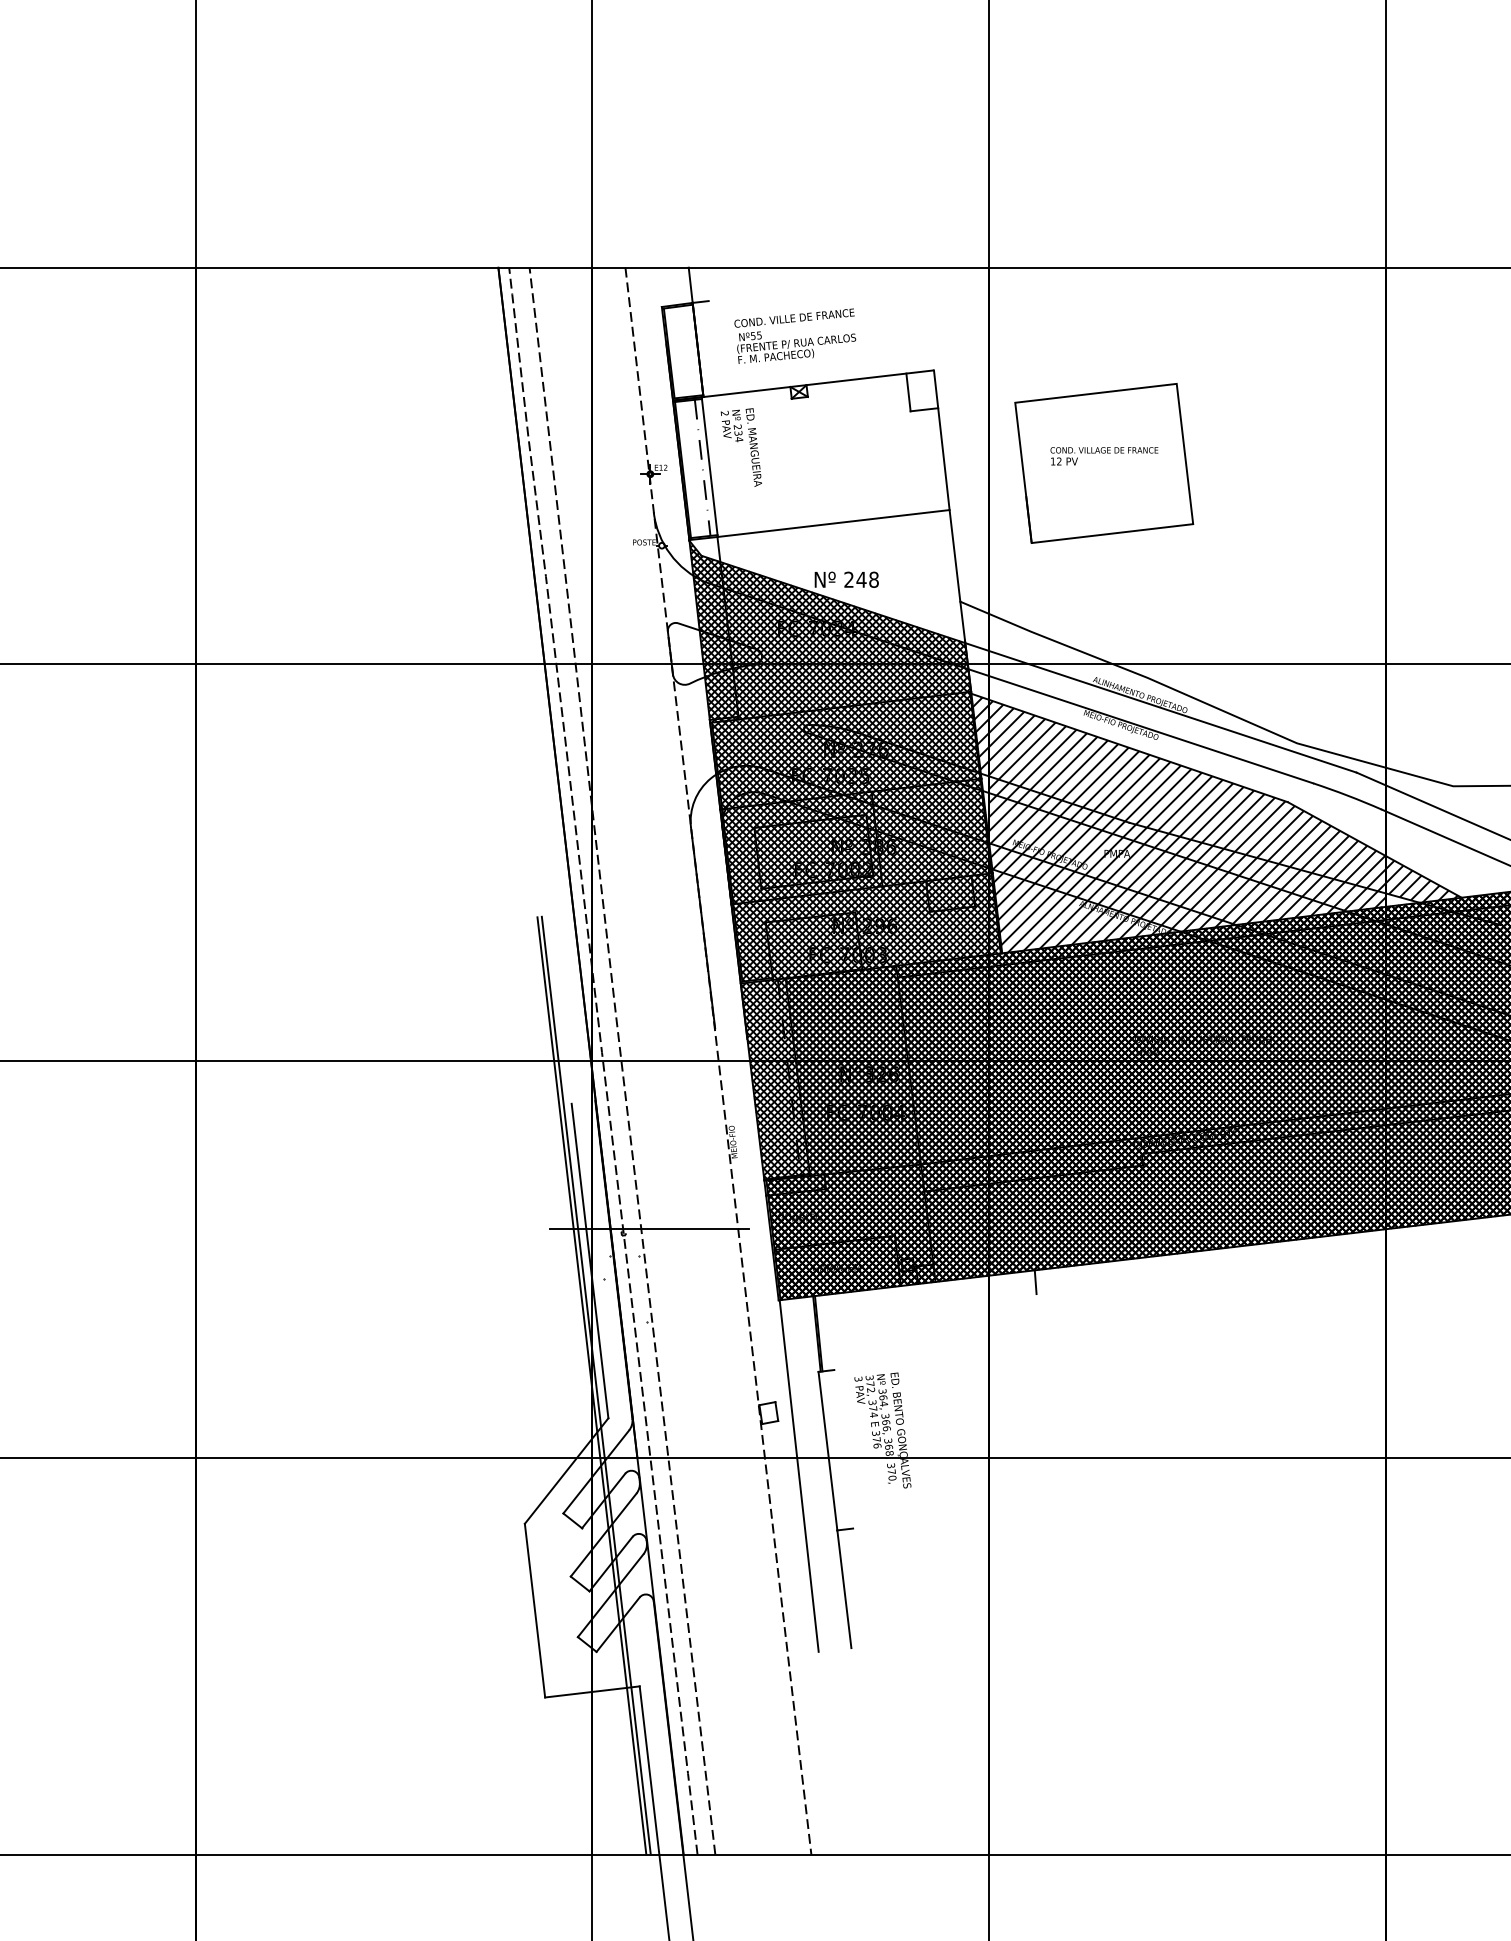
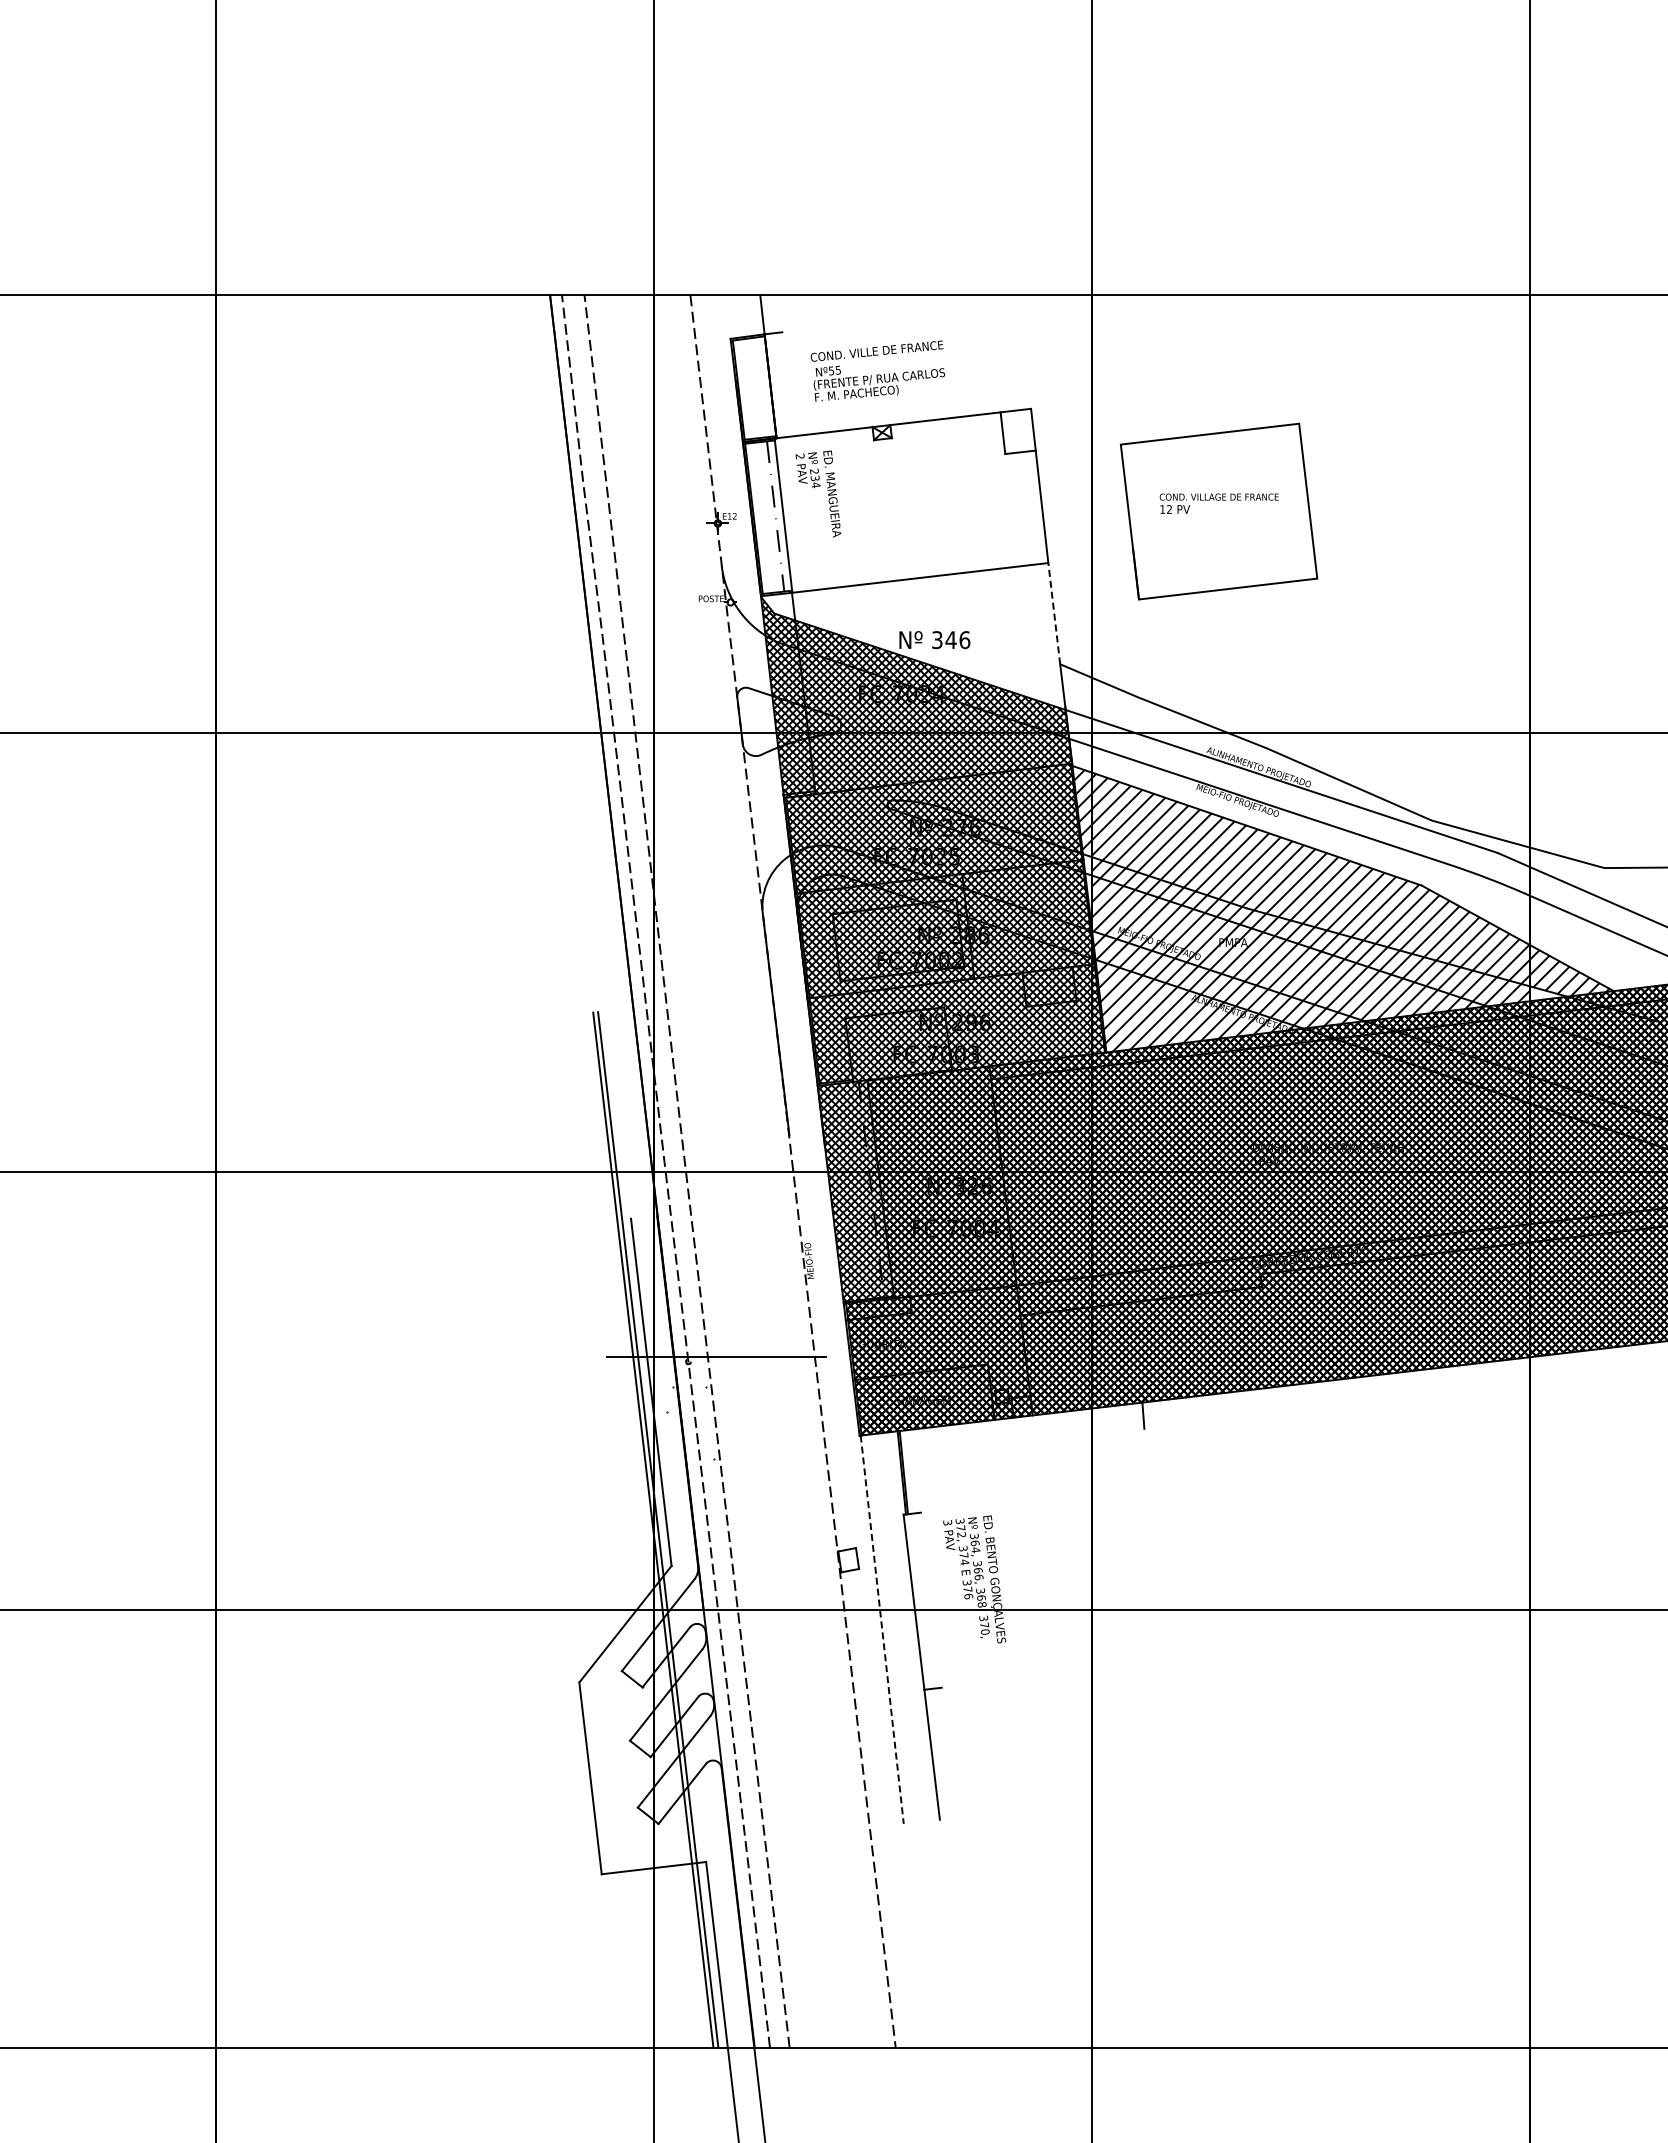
line: (955, 555) -> (1054, 613), solid -> dashed
text: (861, 580) -> (951, 640), 248 -> 346
line: (799, 1476) -> (882, 1630), solid -> dashed

